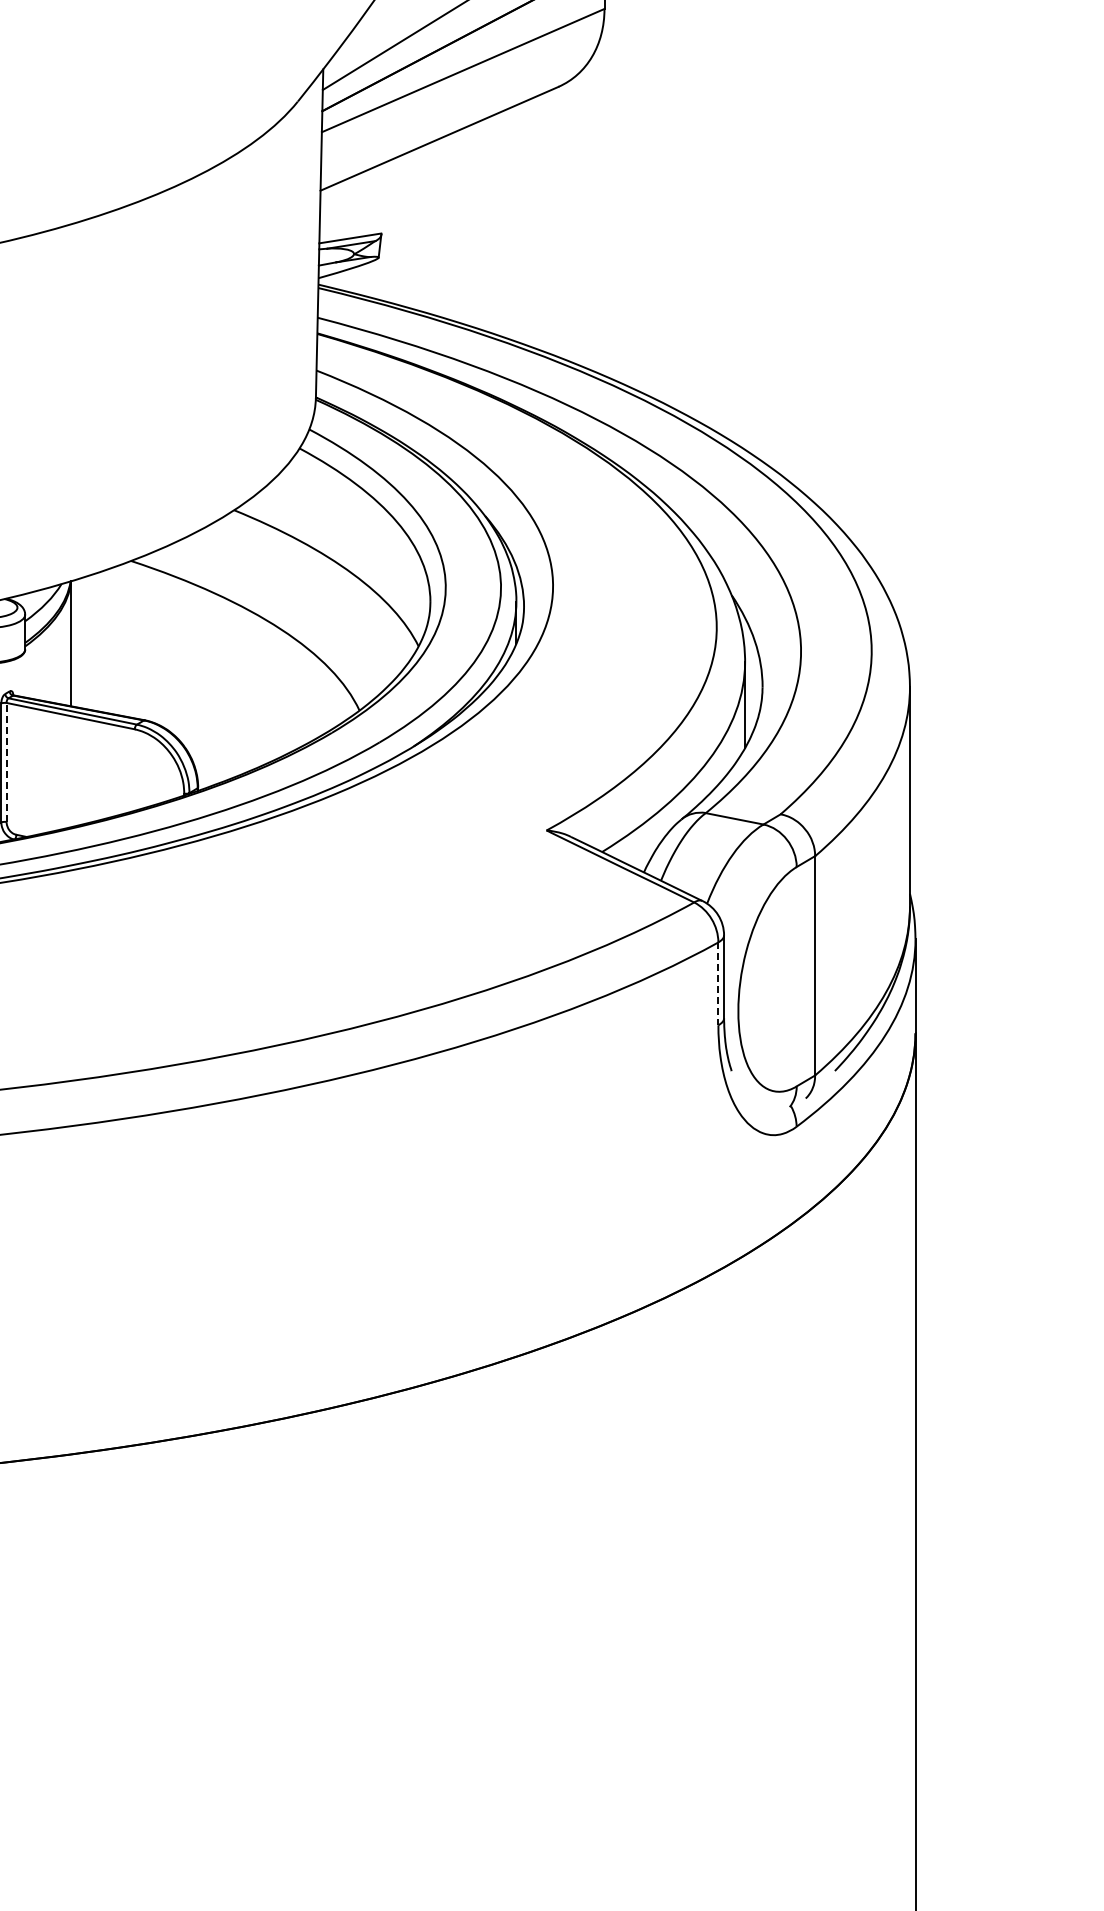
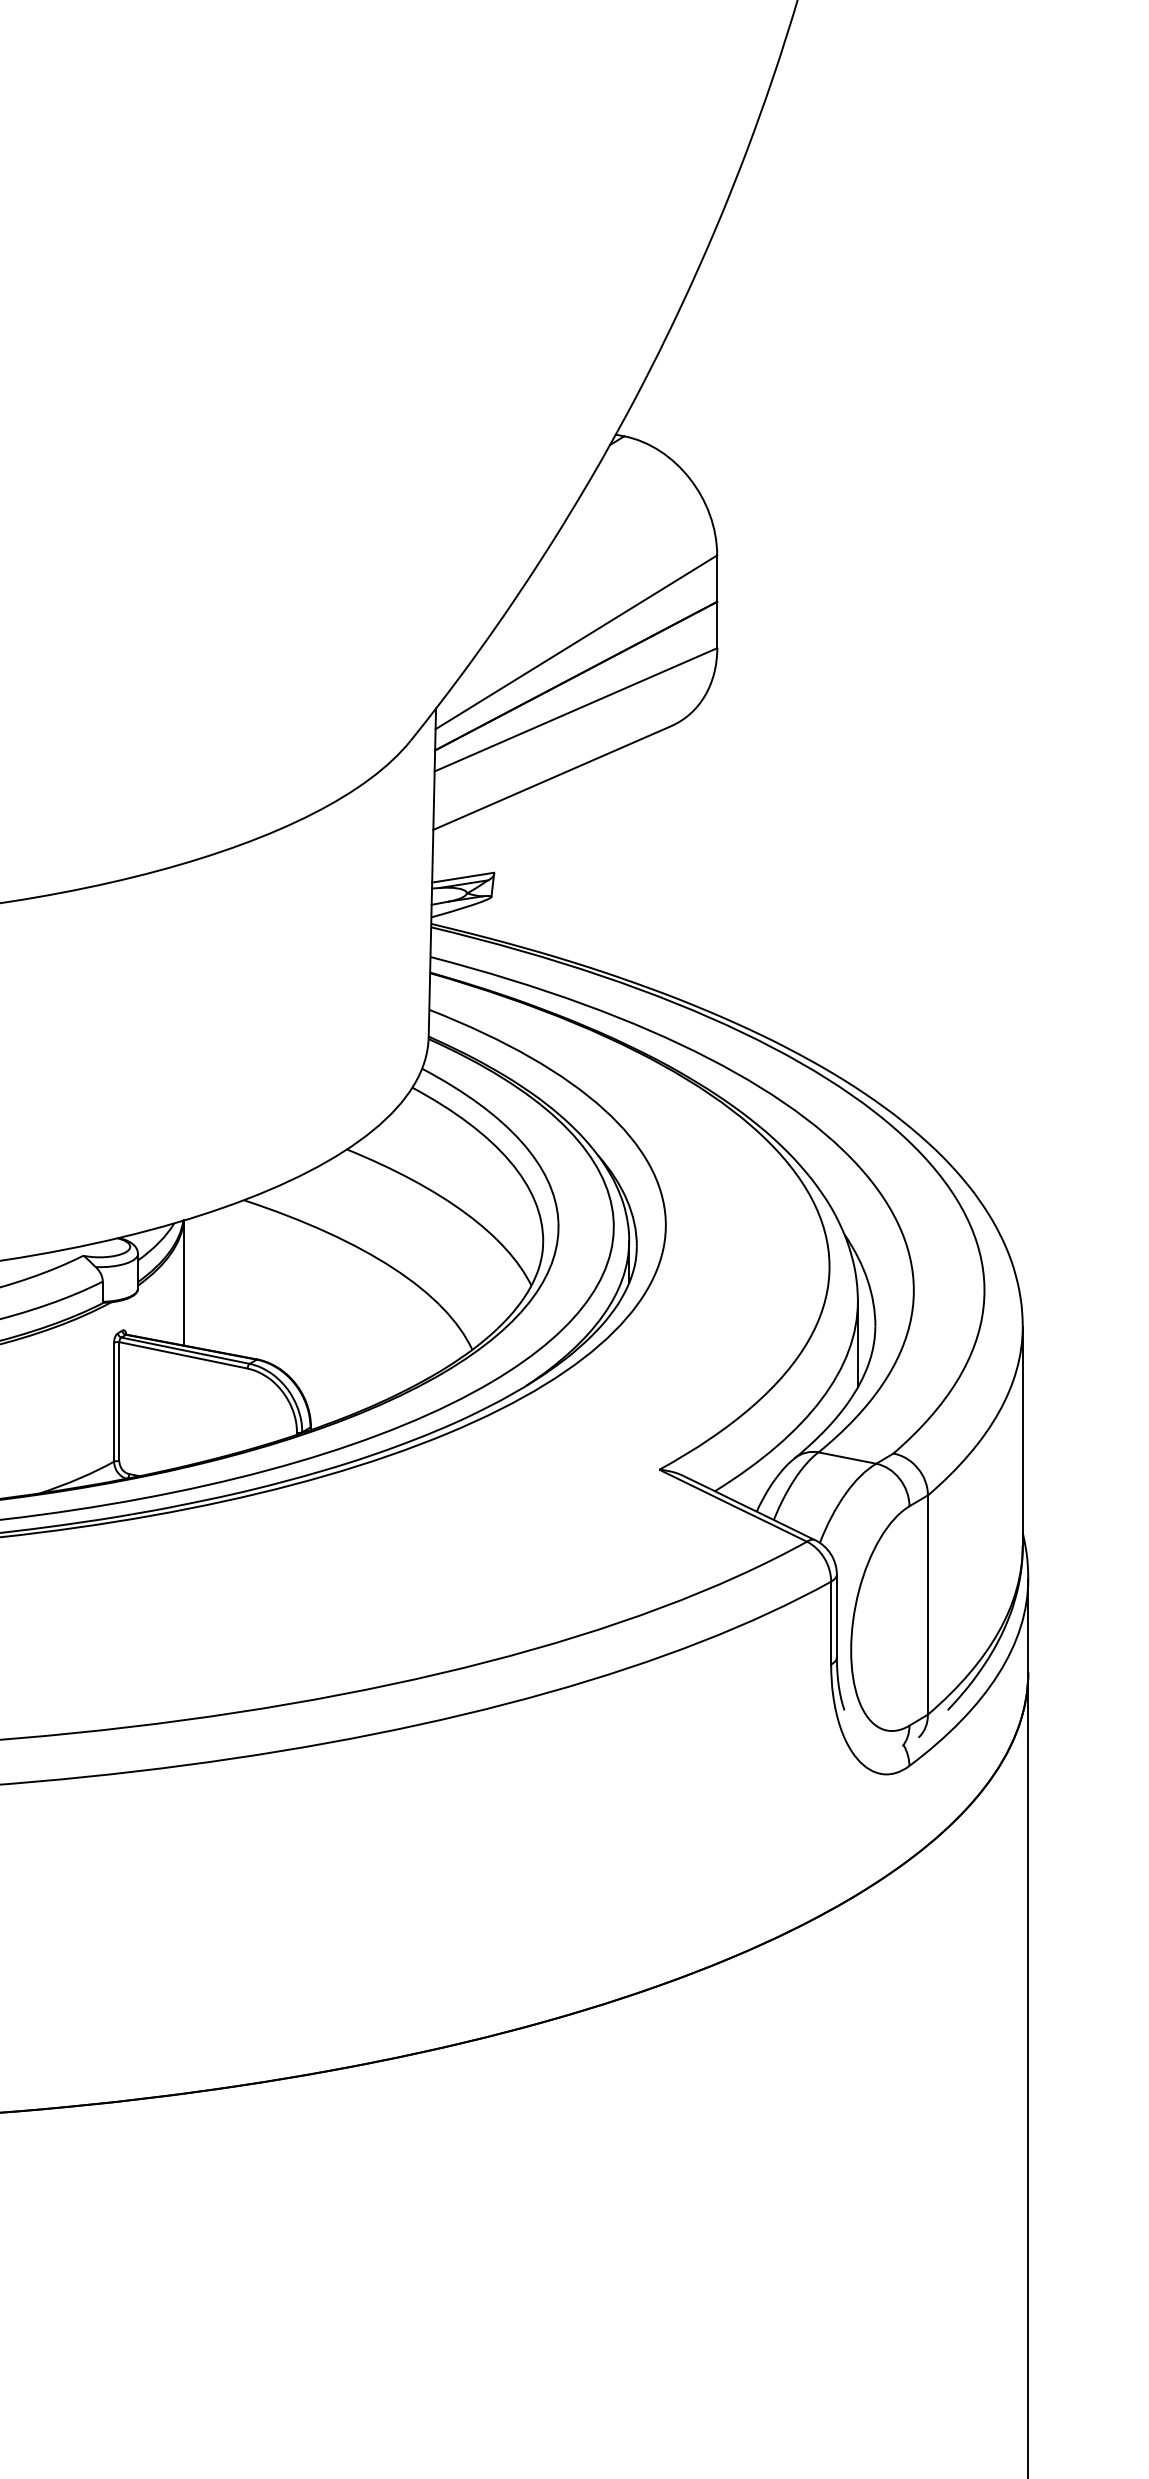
line: (6, 762) -> (119, 1401), dashed -> solid
line: (718, 984) -> (831, 1623), dashed -> solid

